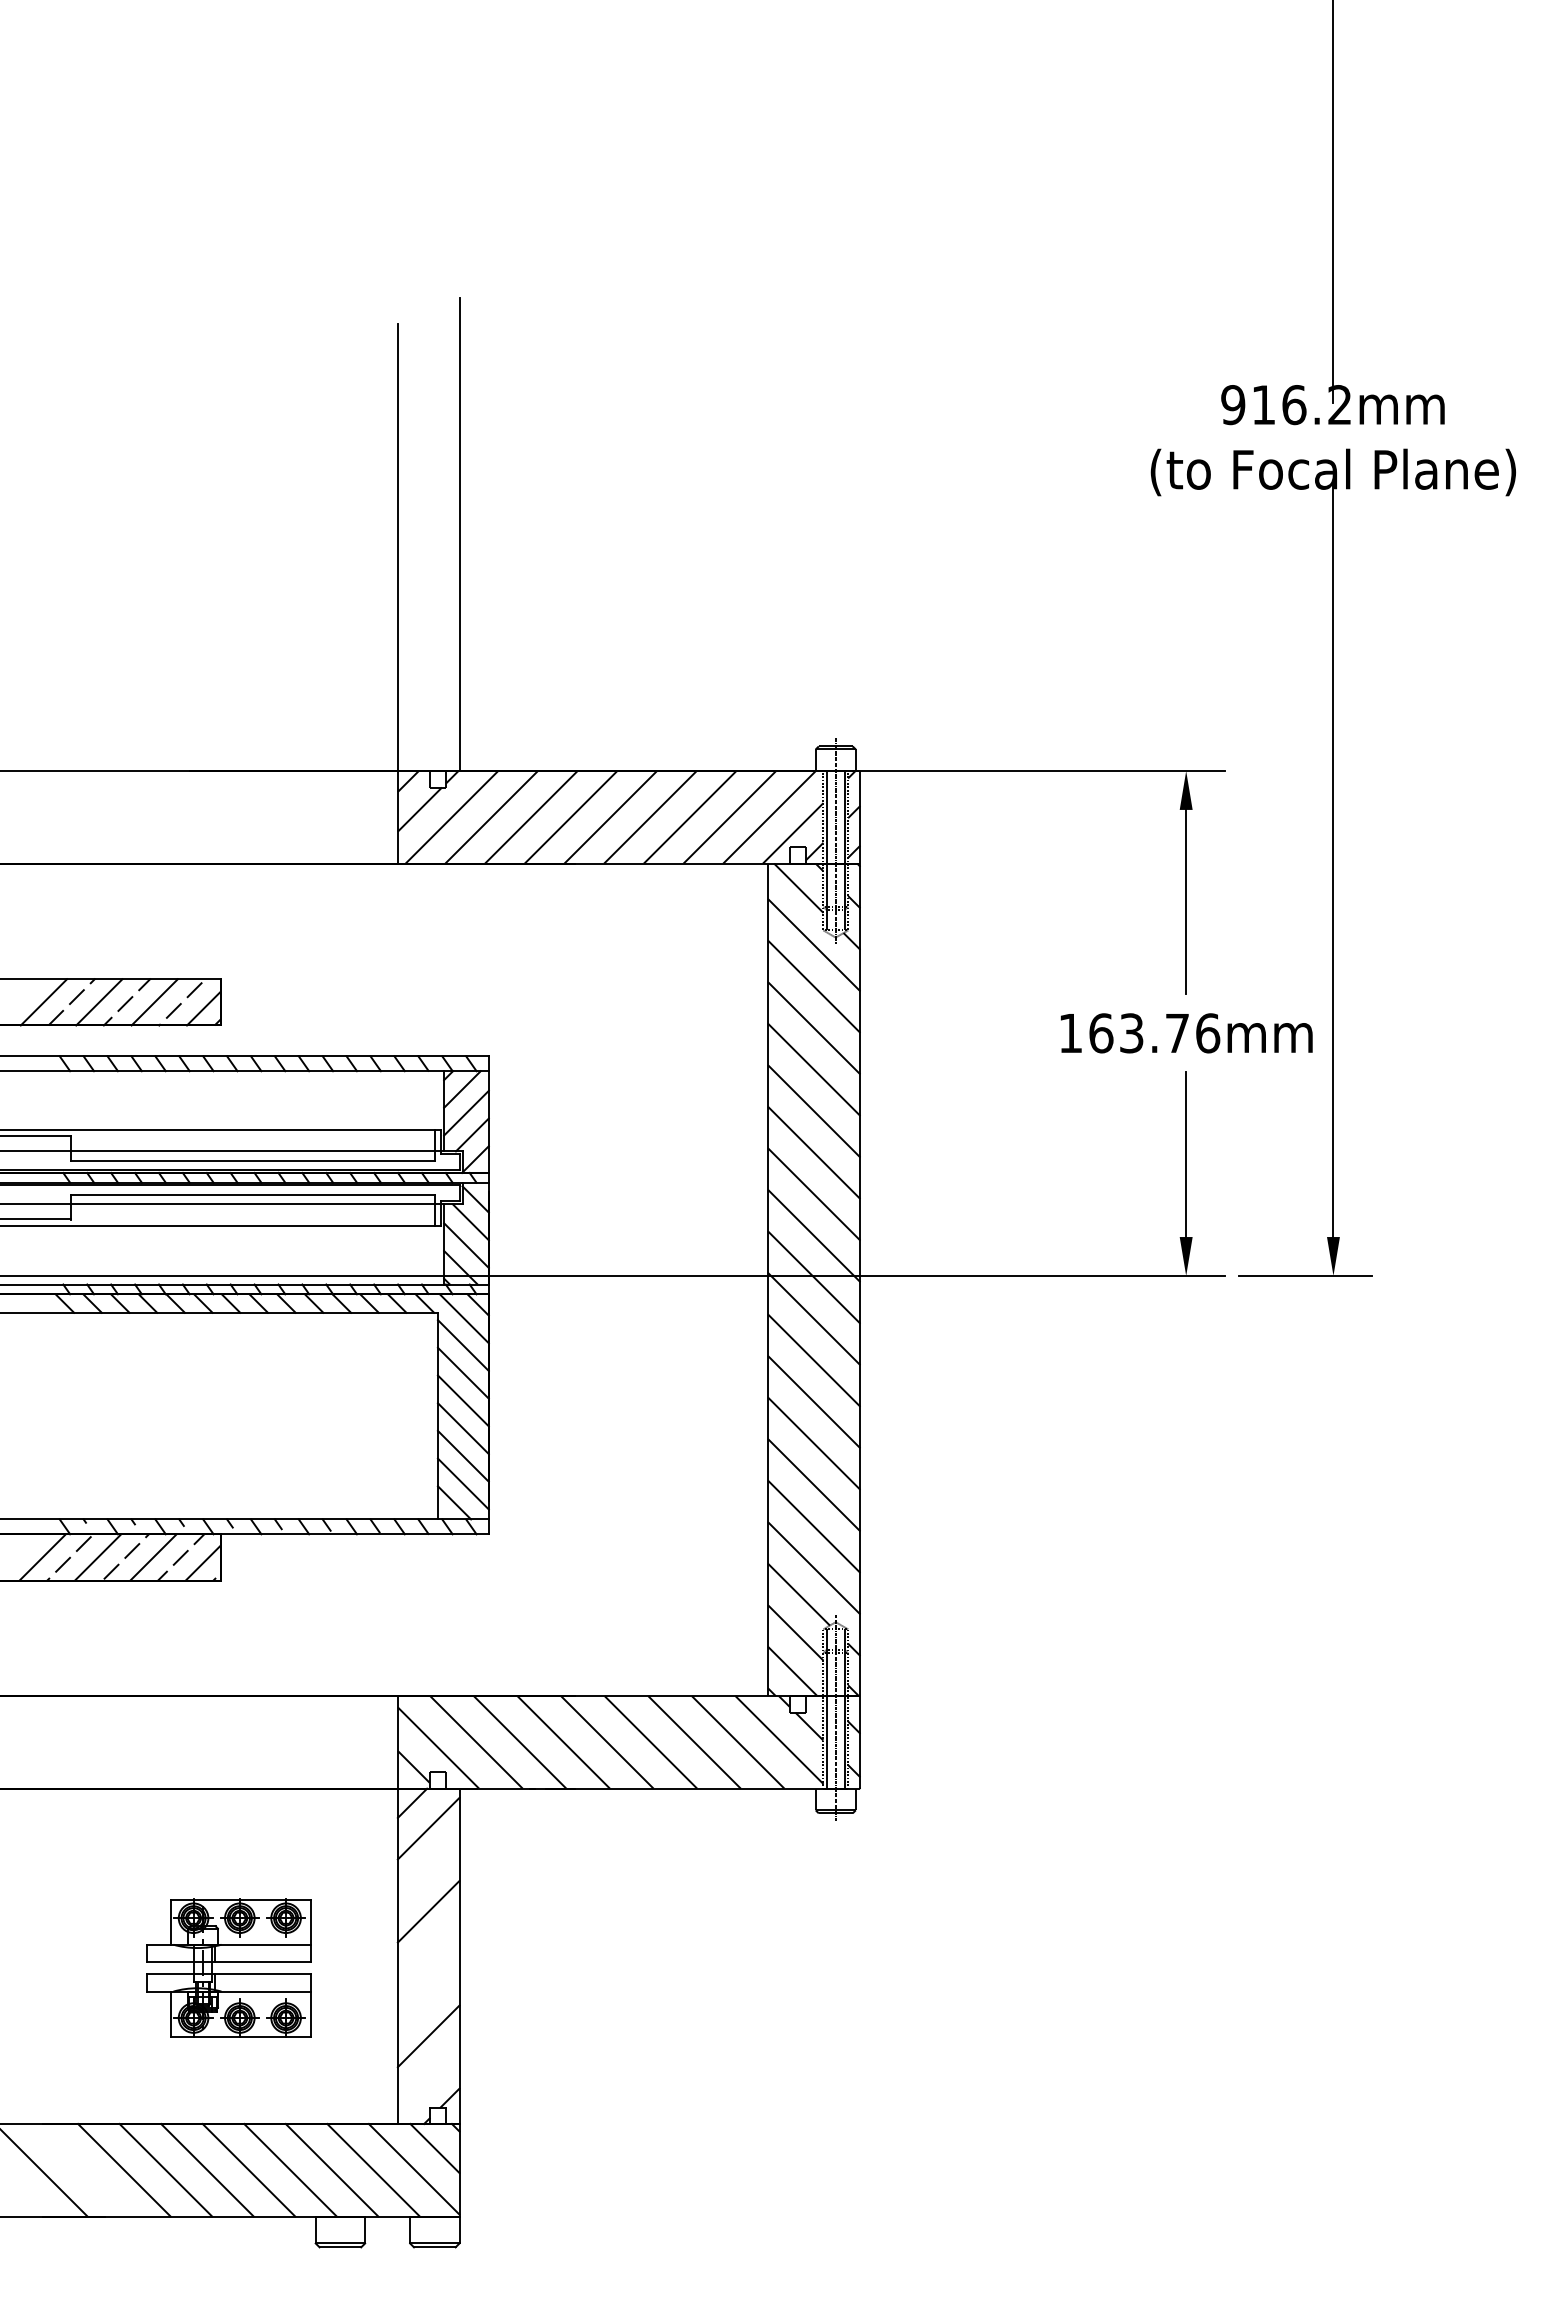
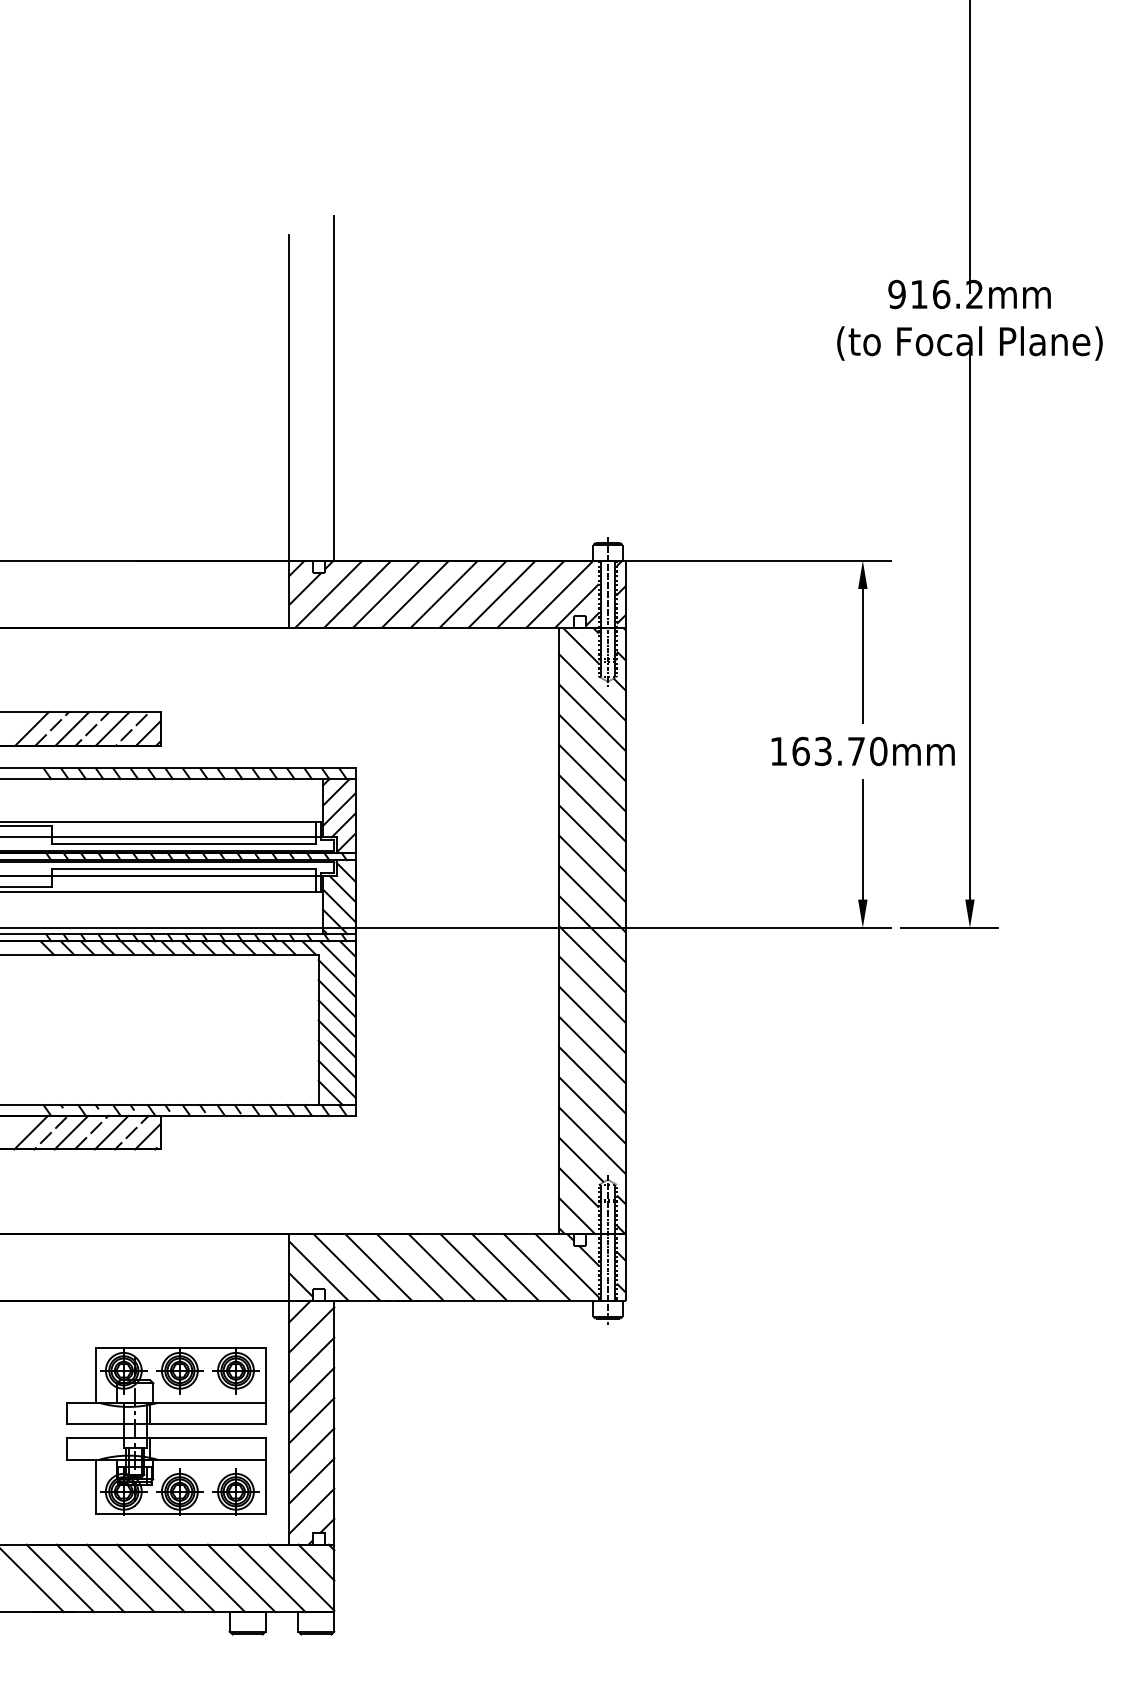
text: (1207, 1032) -> (878, 750), 163.76mm -> 163.70mm
line: (428, 1869) -> (311, 1359), added
line: (428, 1953) -> (311, 1420), added
part: (228, 1968) -> (166, 1431), size x1.67
line: (428, 1994) -> (311, 1450), added
line: (428, 2076) -> (311, 1510), added
line: (81, 2170) -> (59, 1578), added

